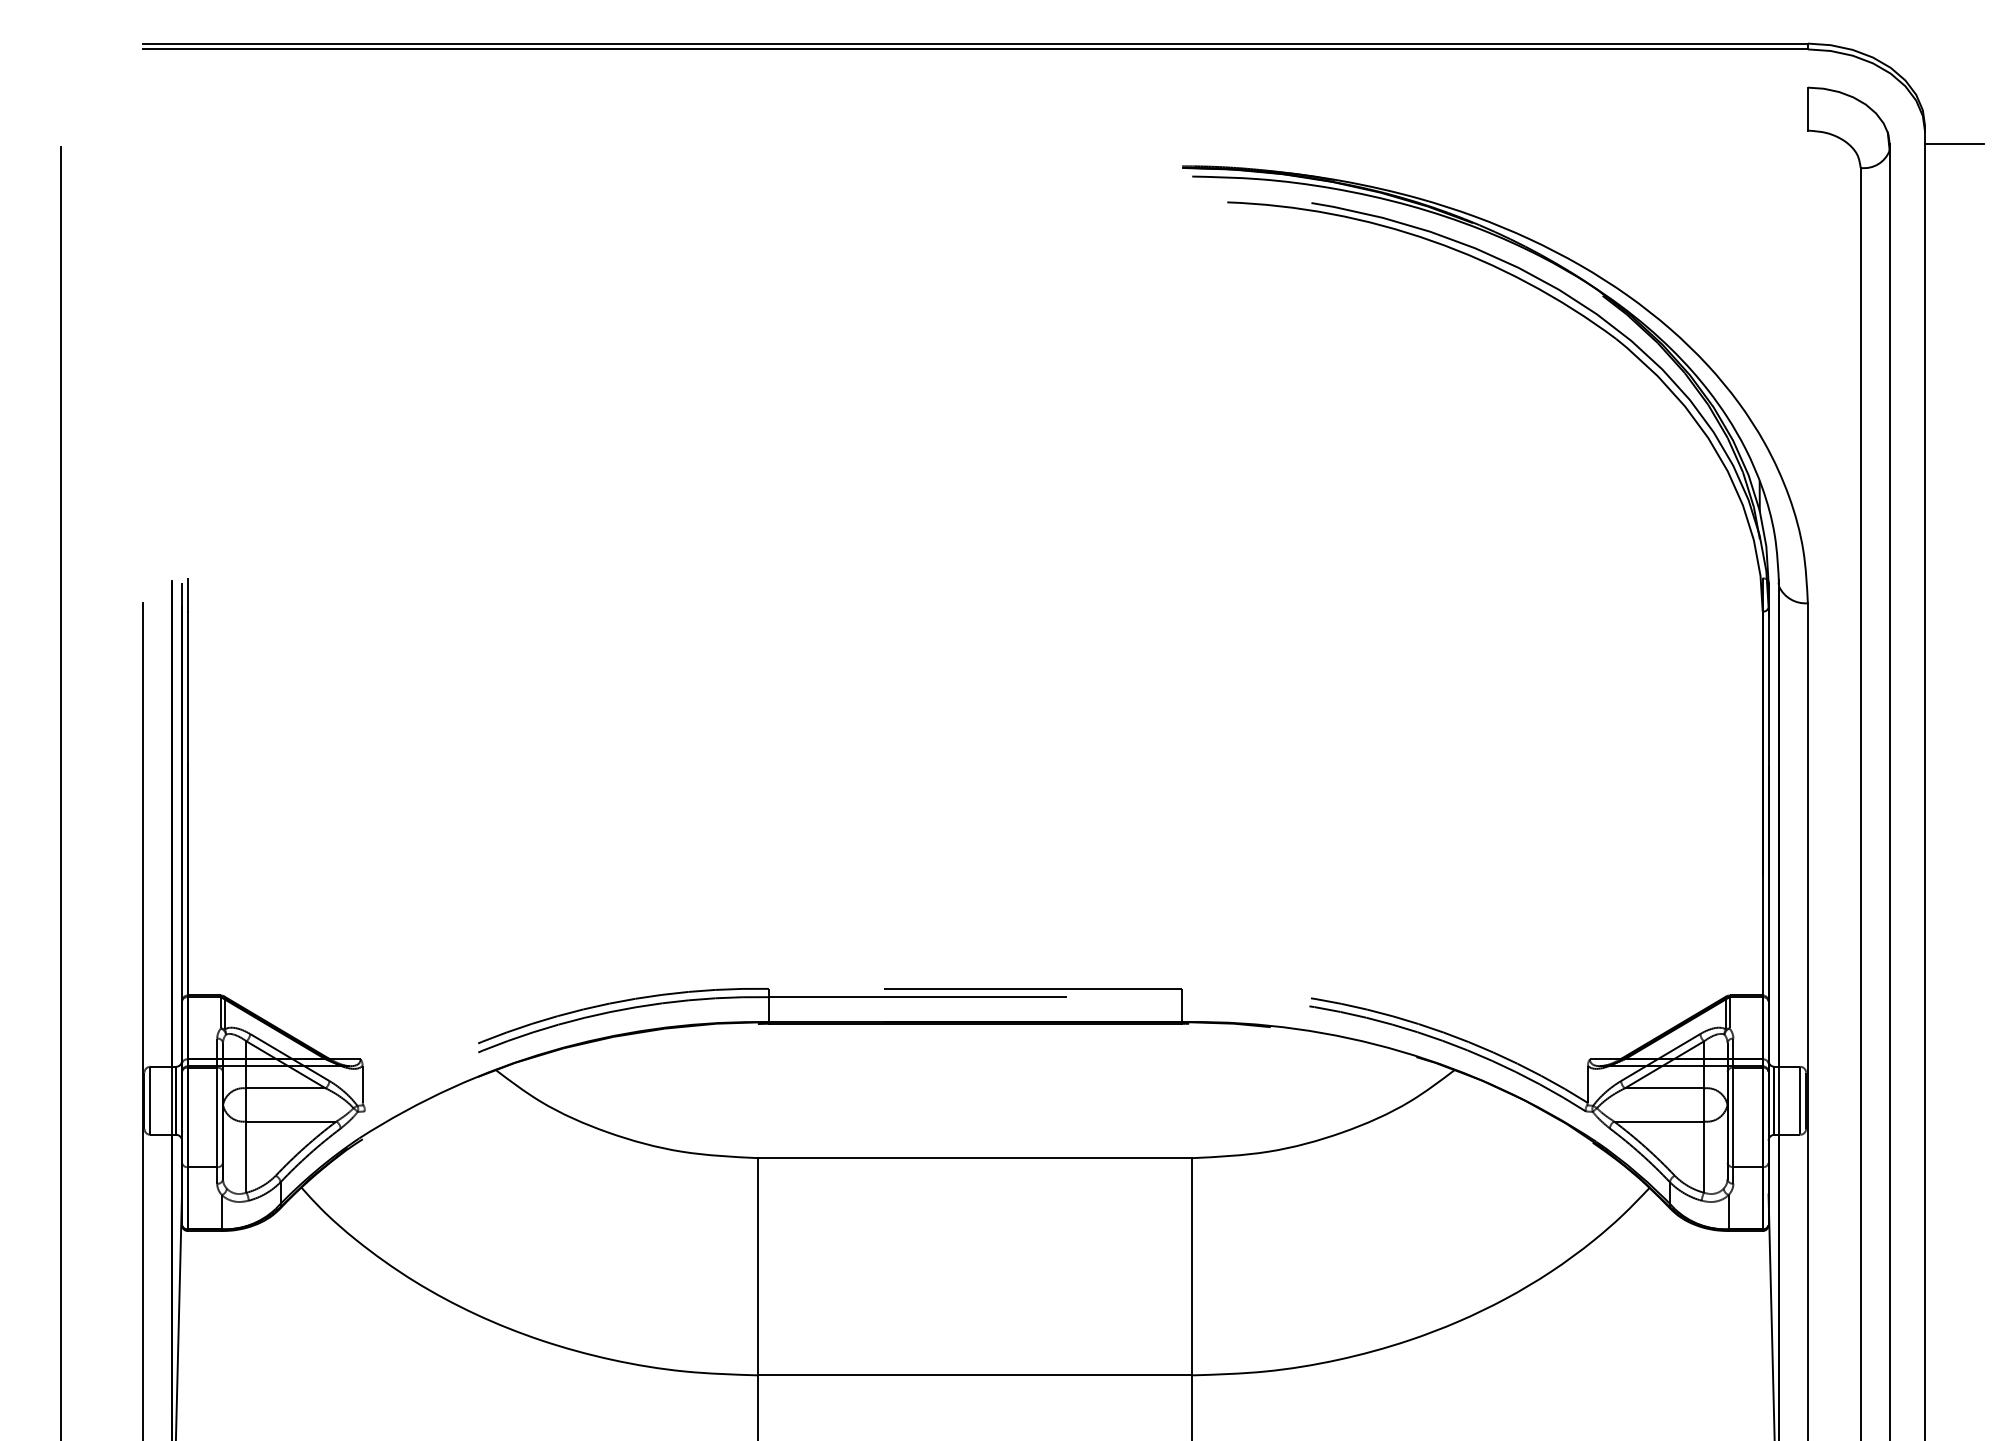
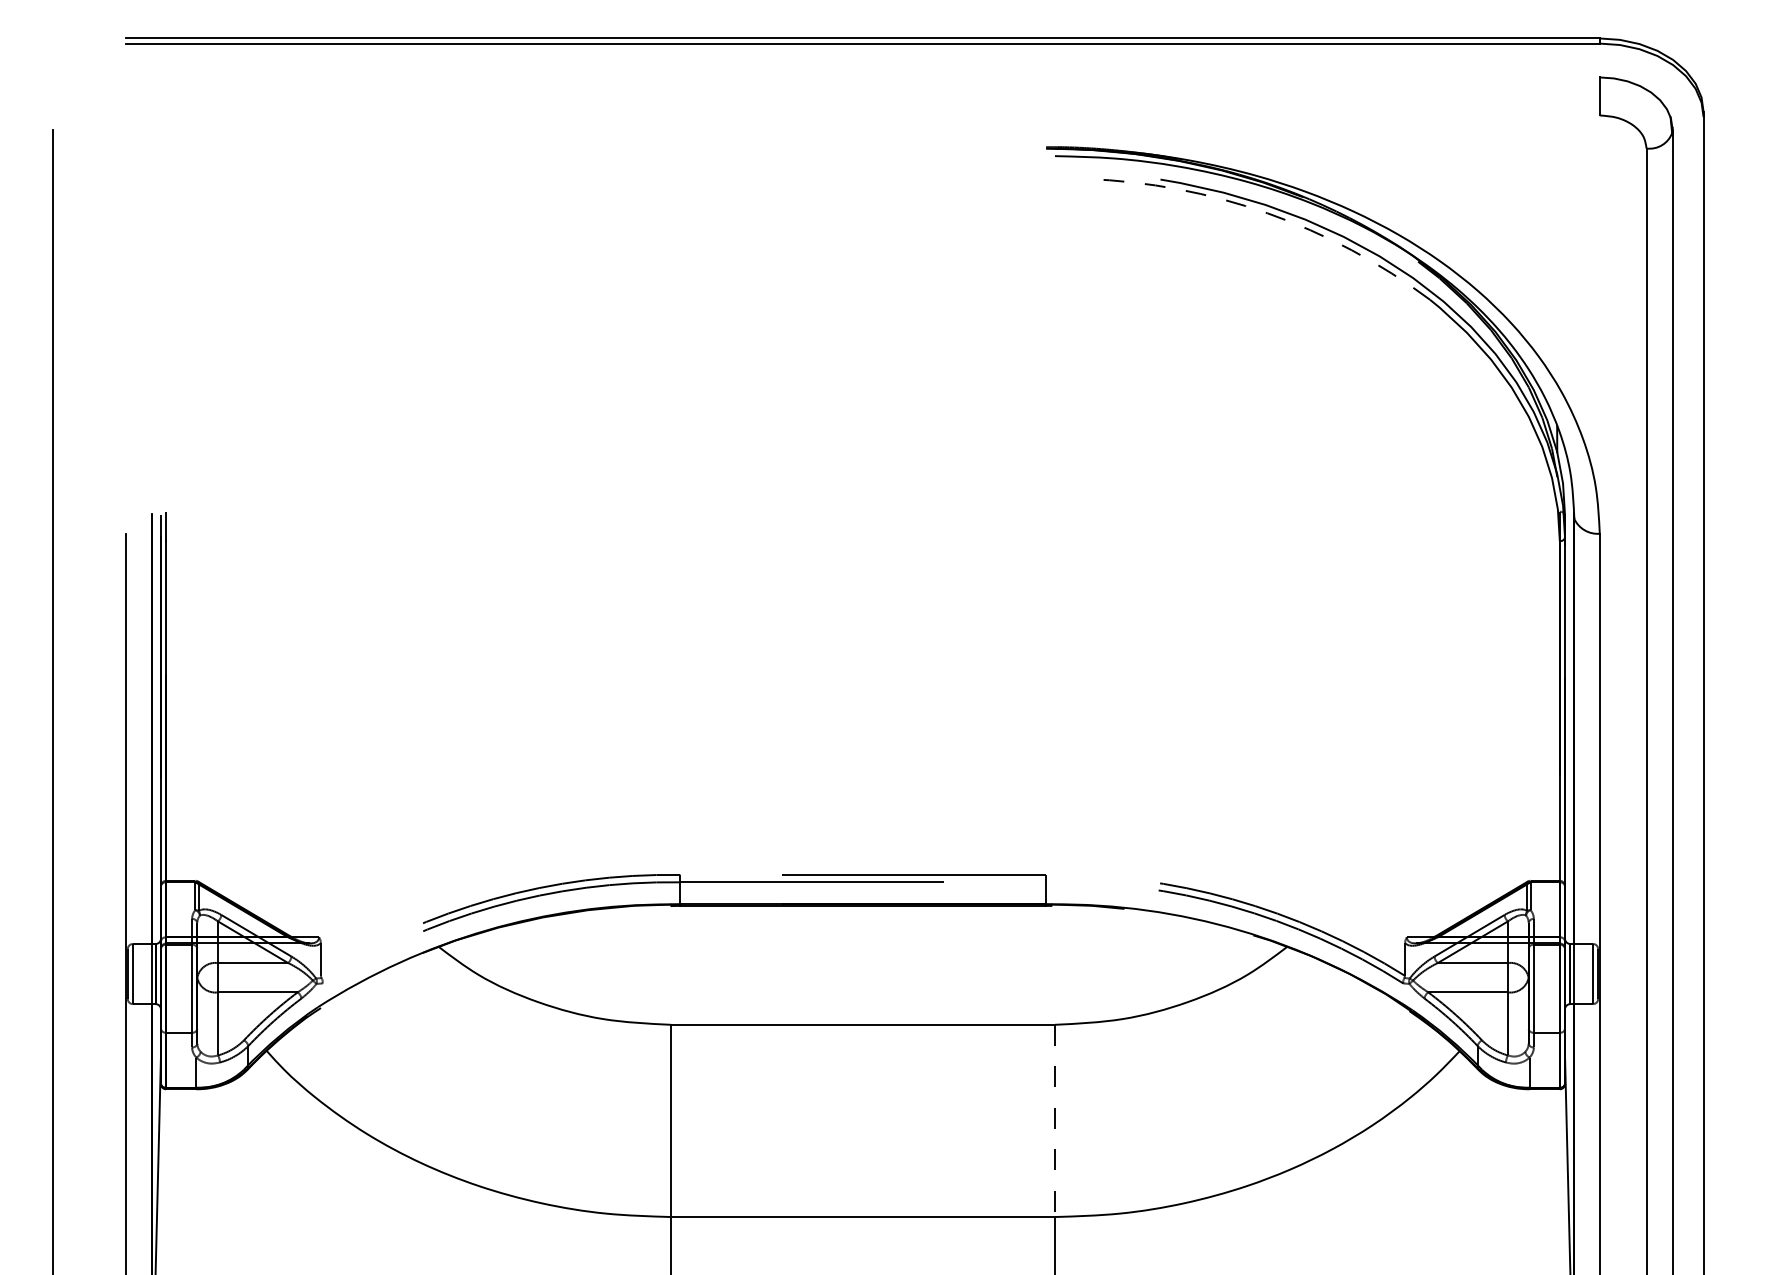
line: (1954, 144) -> (1729, 127), removed
arc: (1432, 241) -> (1267, 213), solid -> dashed
line: (1191, 1267) -> (1054, 1121), solid -> dashed

